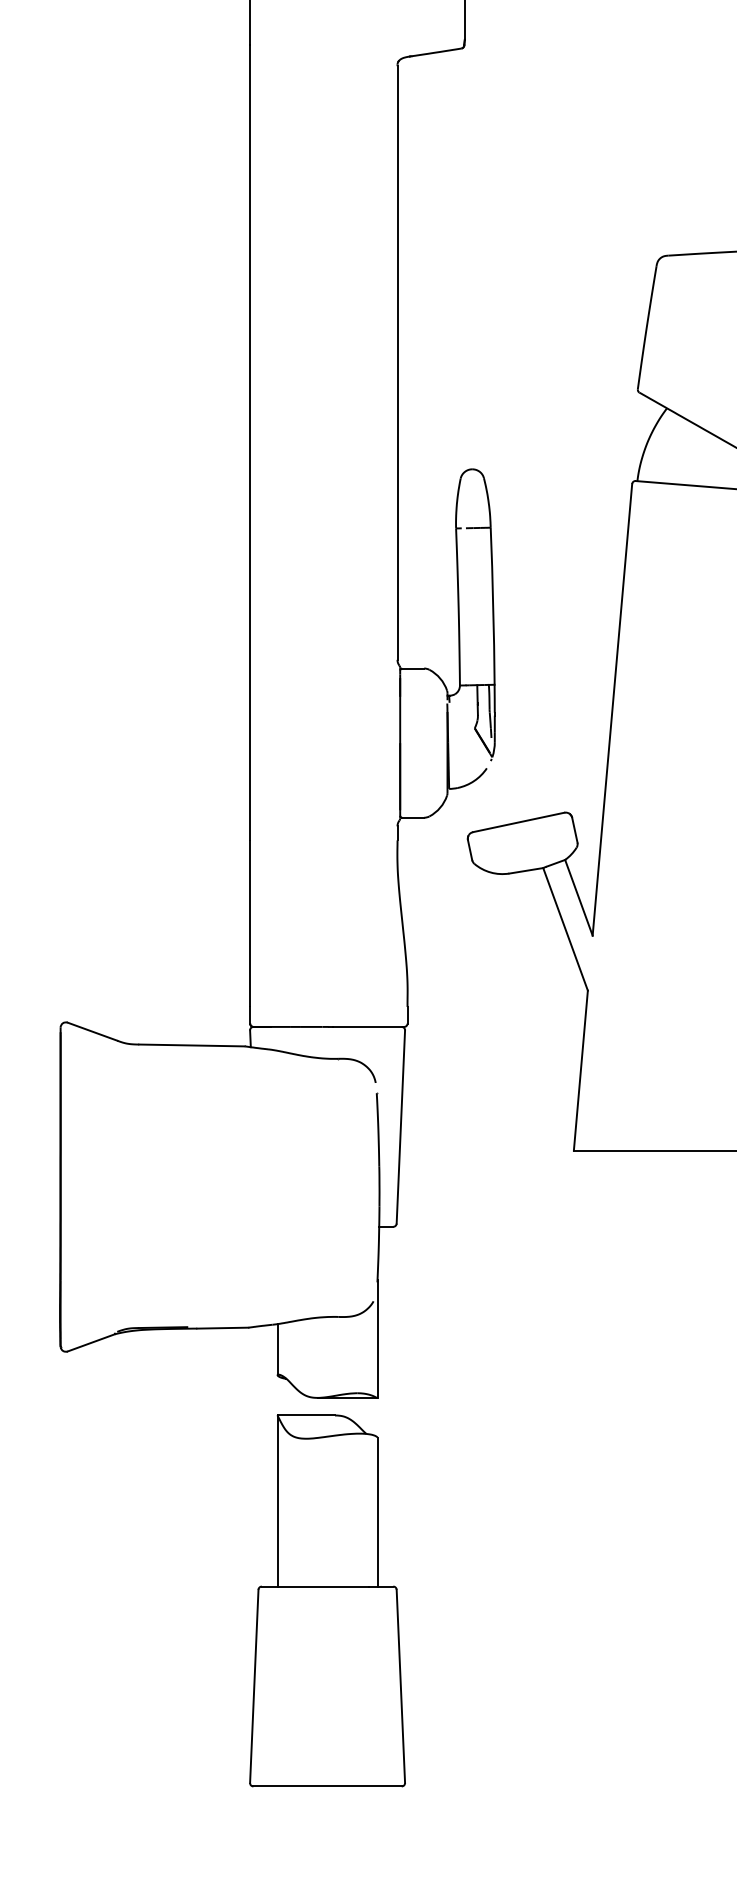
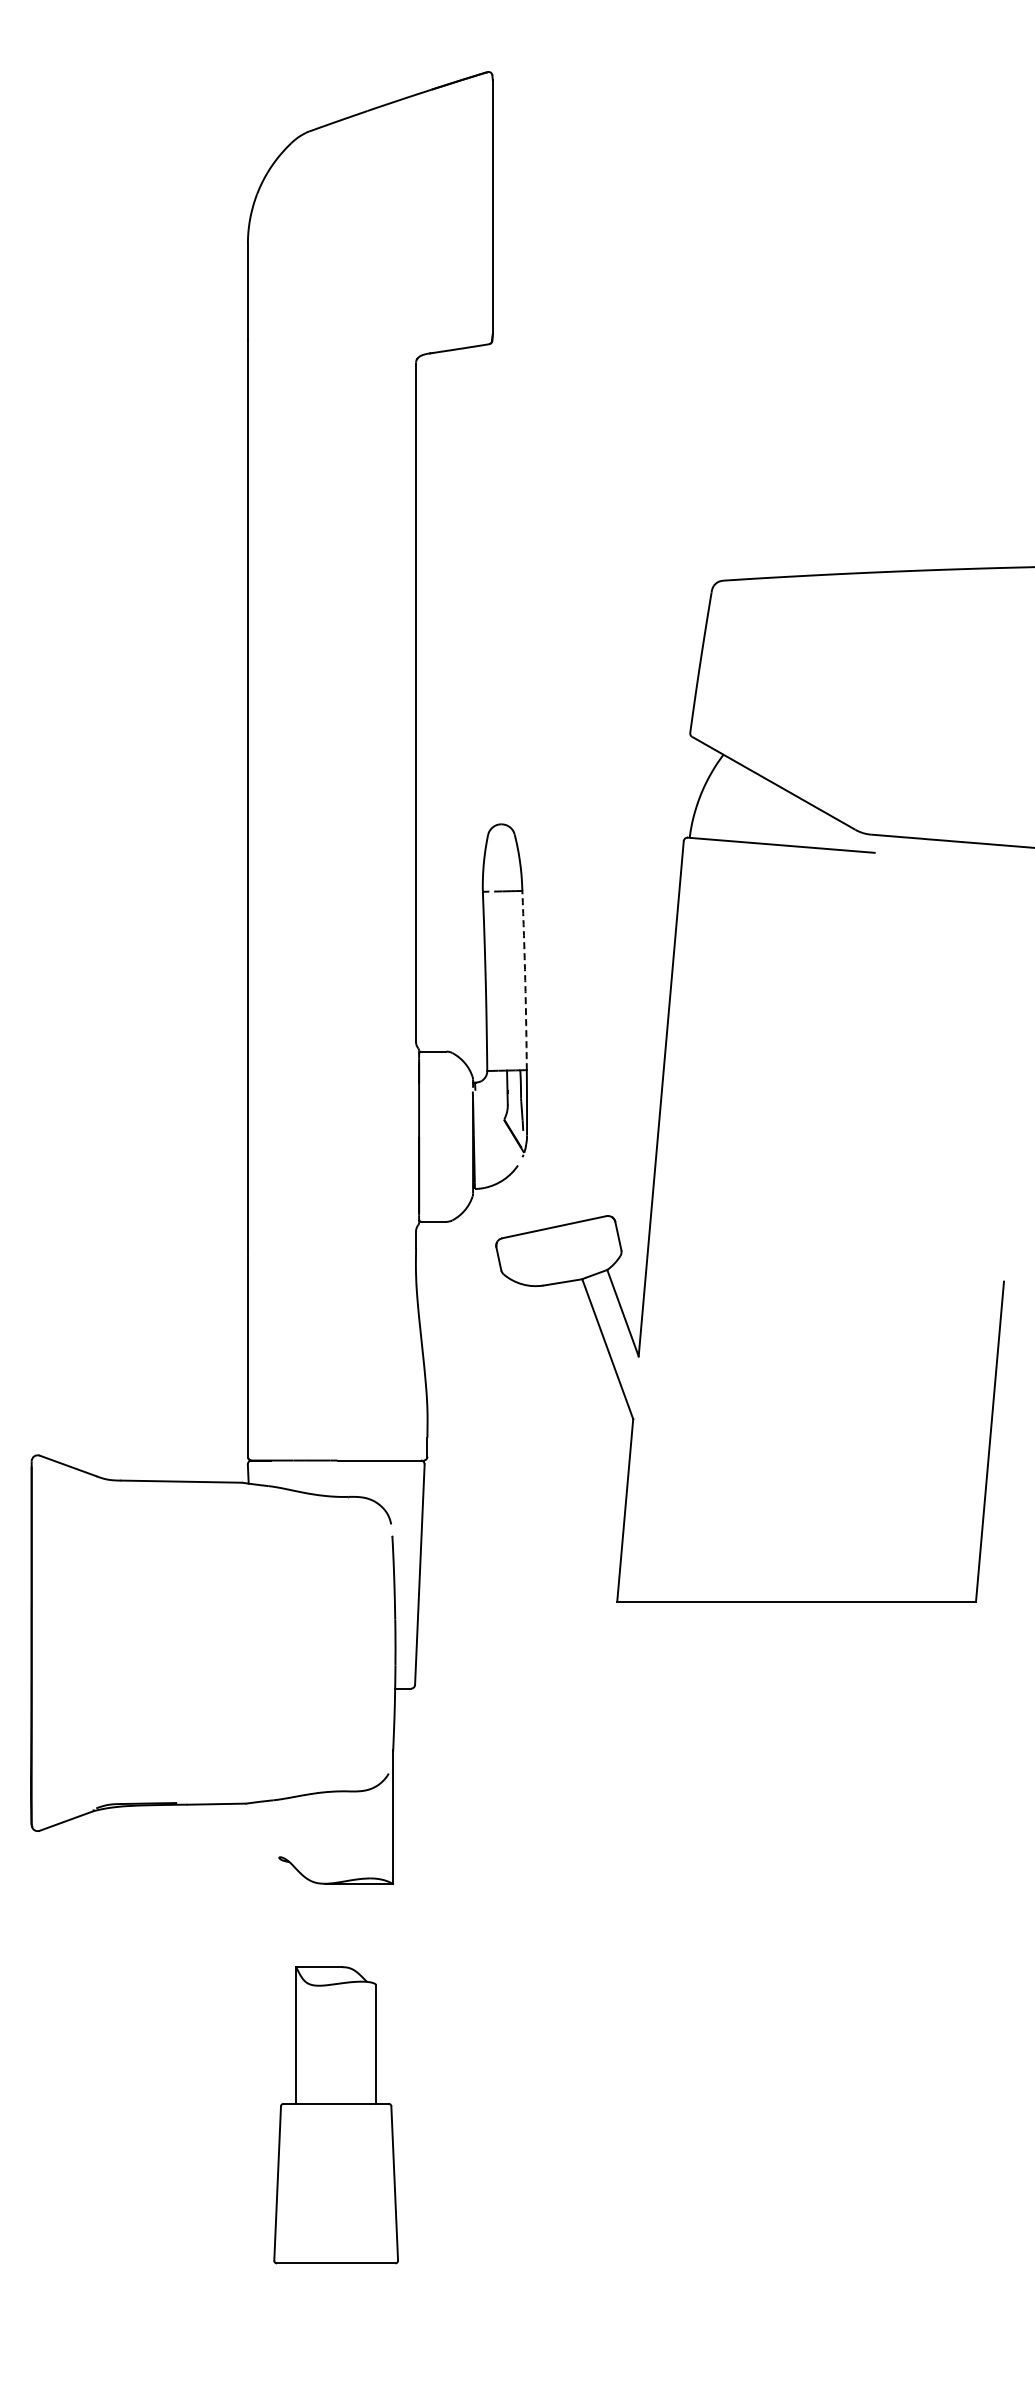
arc: (493, 606) -> (525, 980), solid -> dashed
line: (277, 1349) -> (279, 1828), removed
part: (326, 1600) -> (335, 2114), size x0.7

